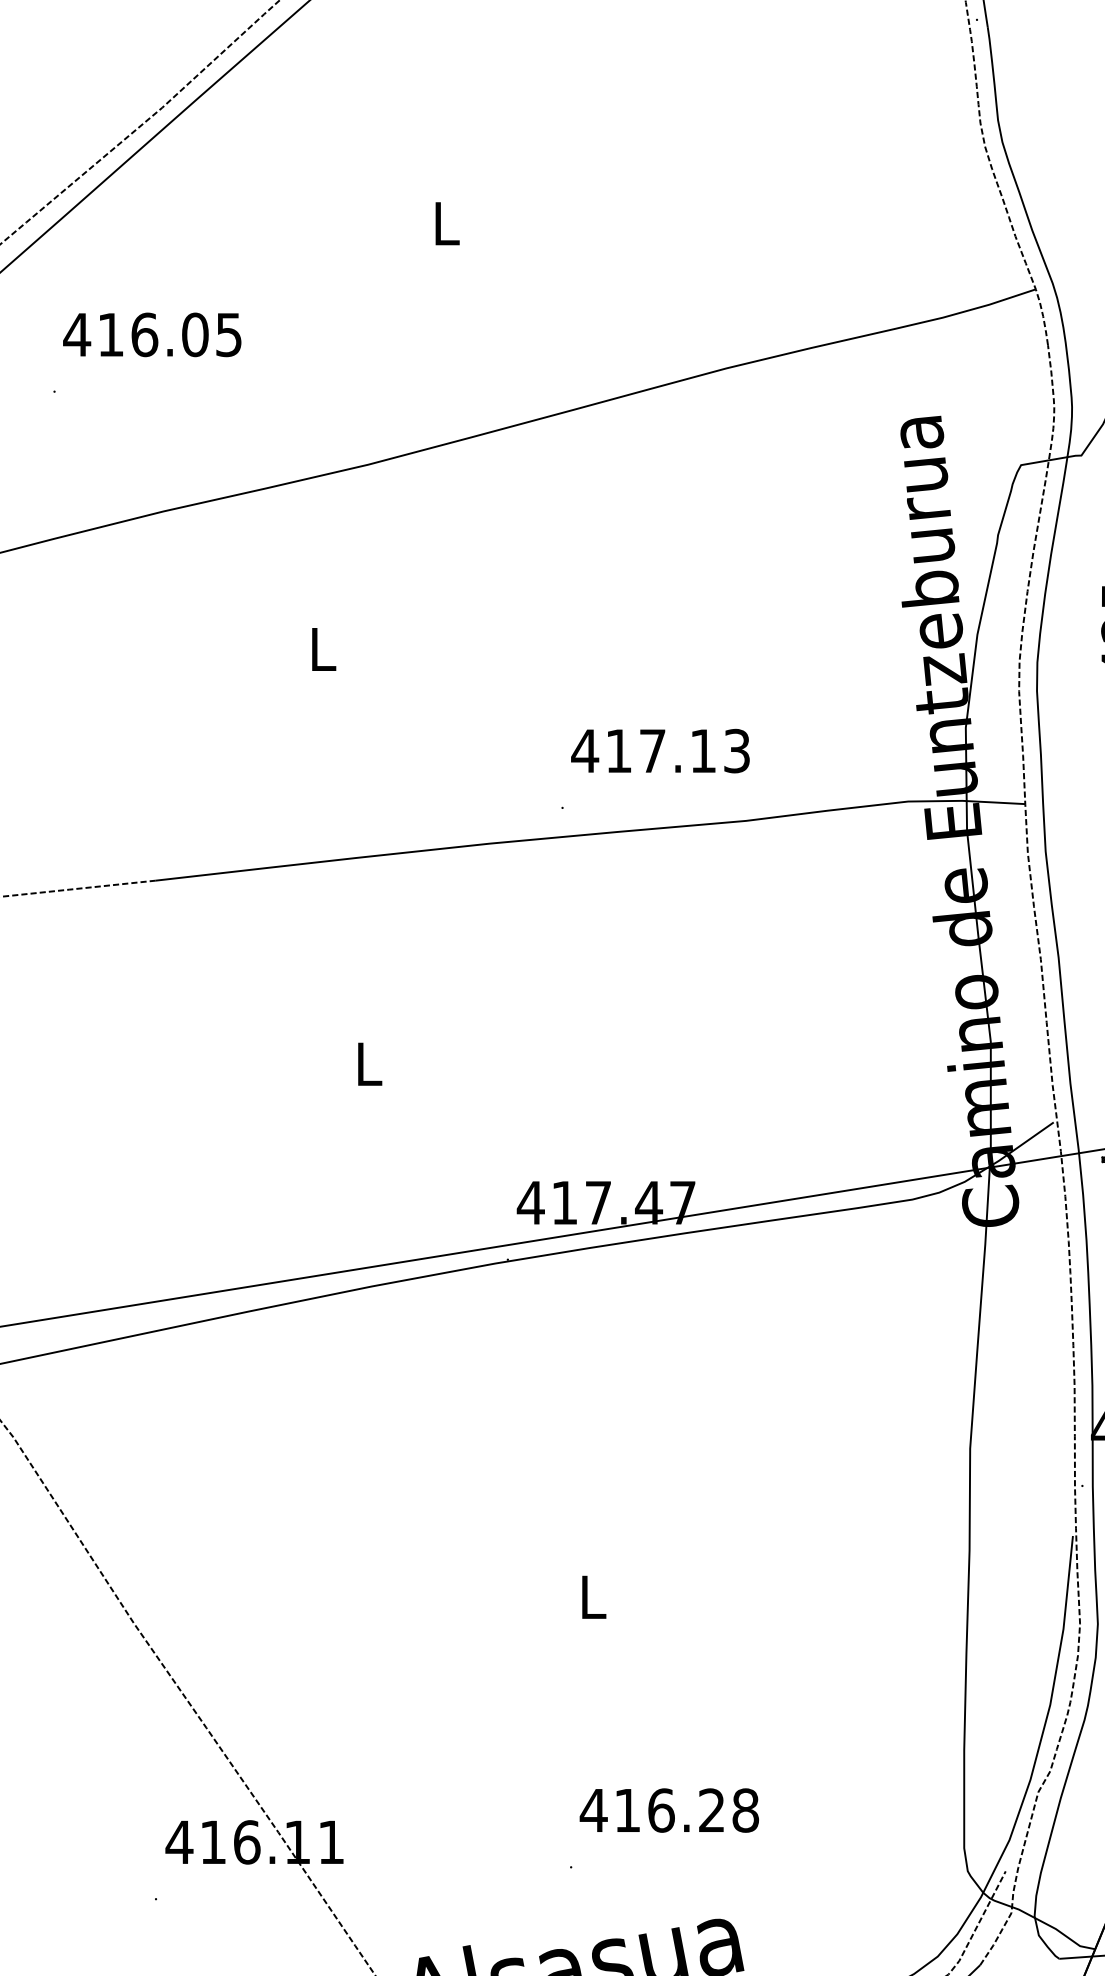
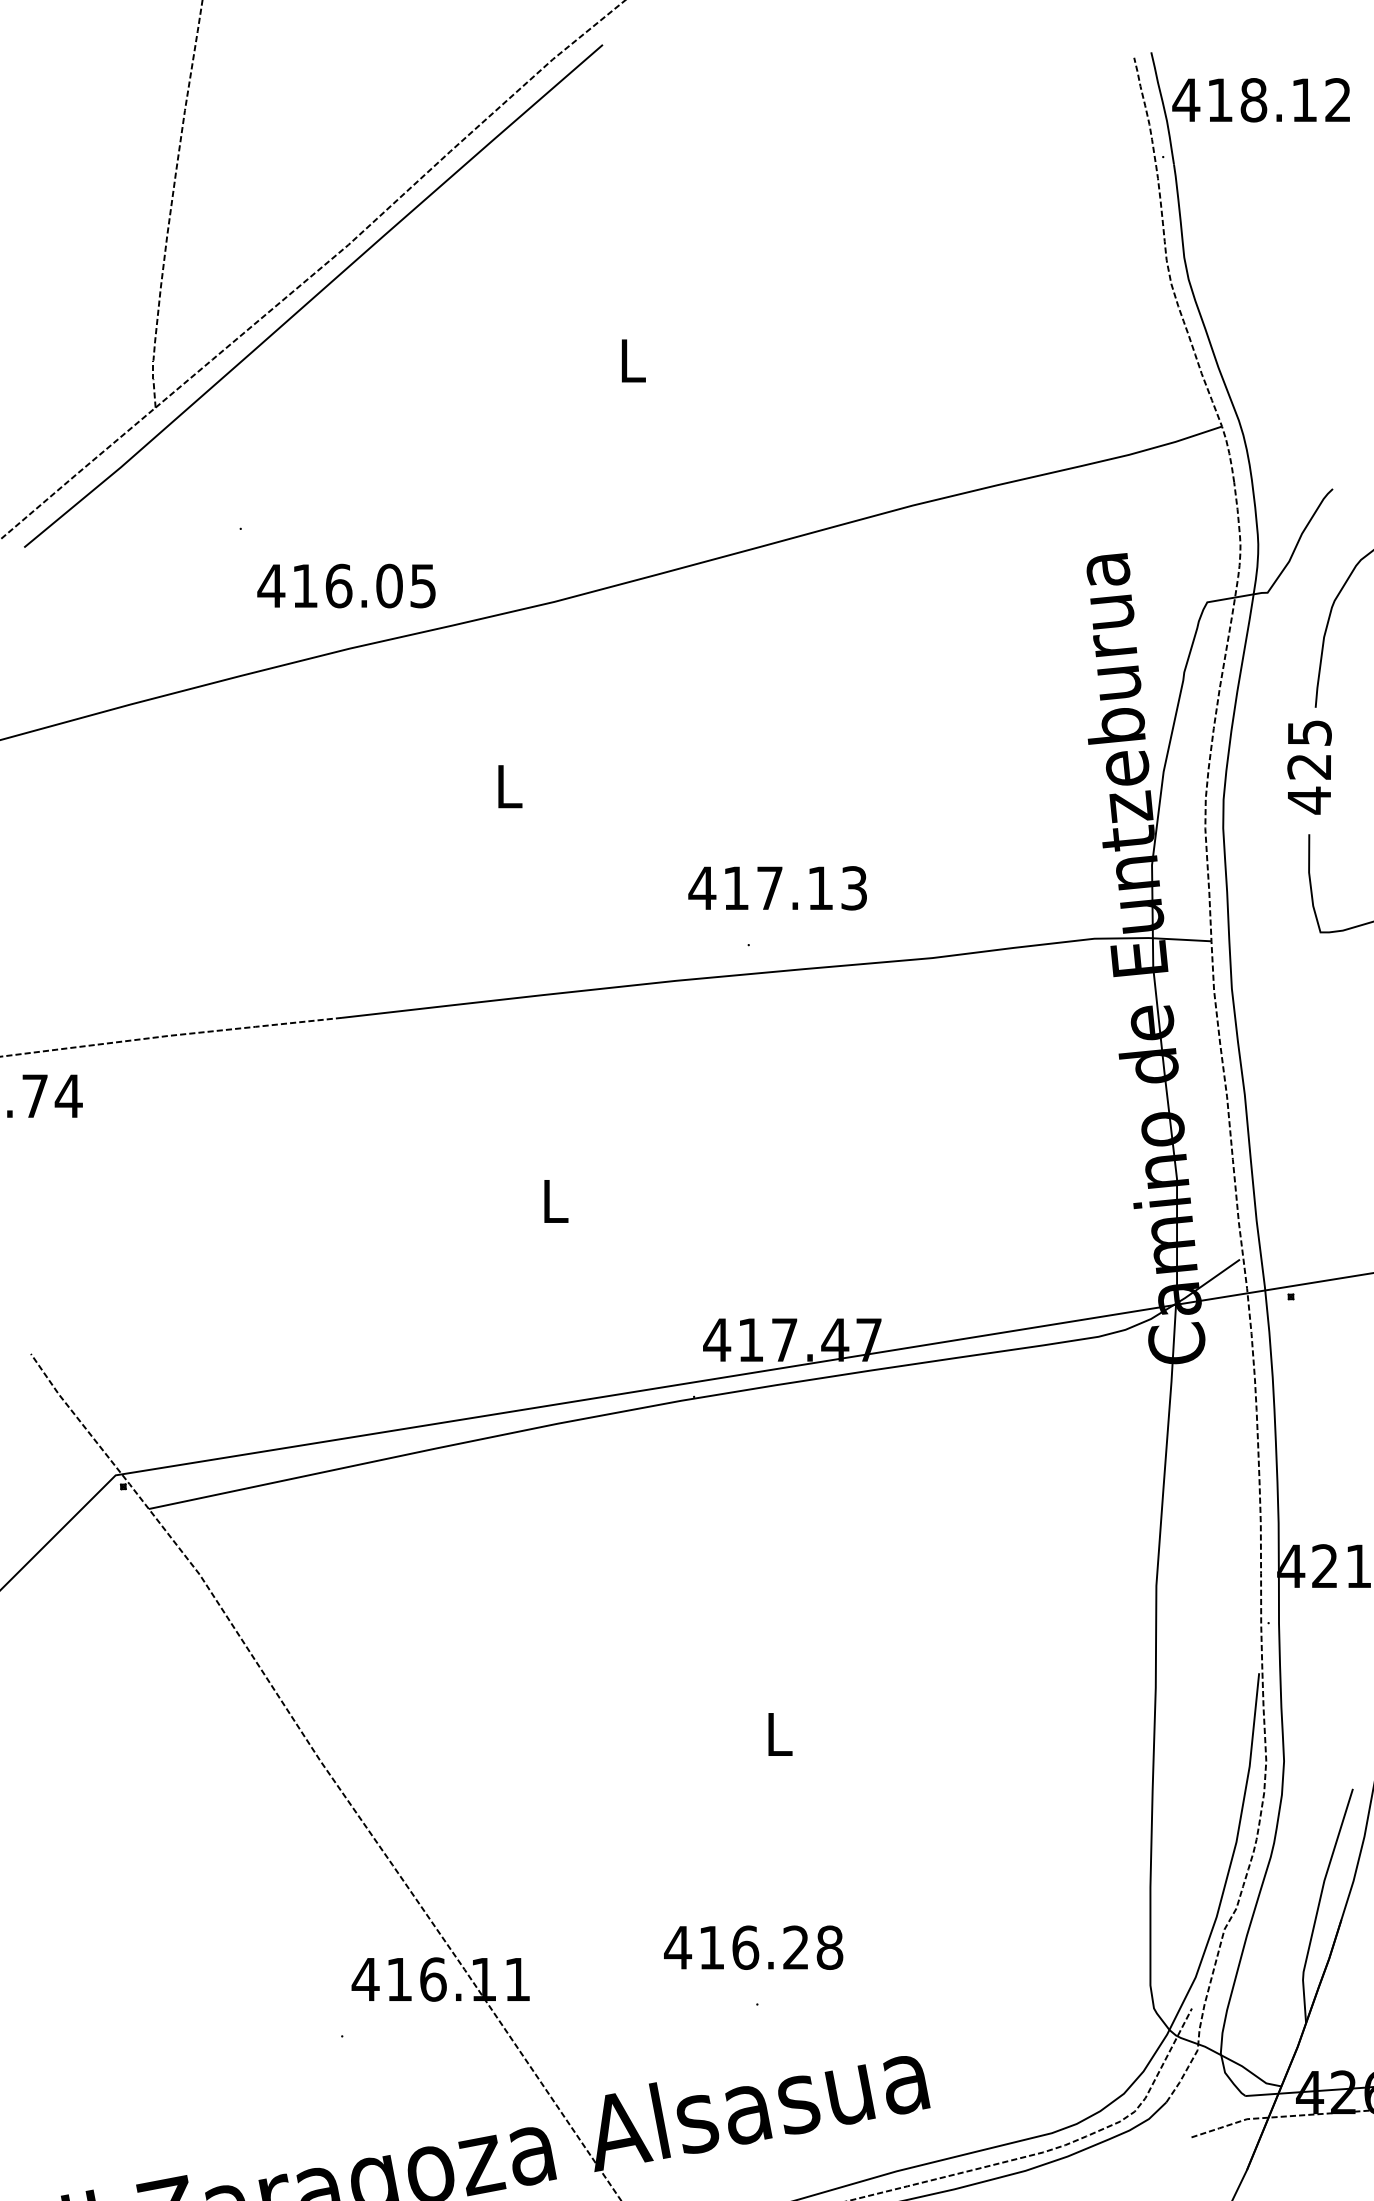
text: (152, 334) -> (346, 585), moved
text: (660, 751) -> (777, 888), moved
text: (669, 1810) -> (753, 1947), moved

